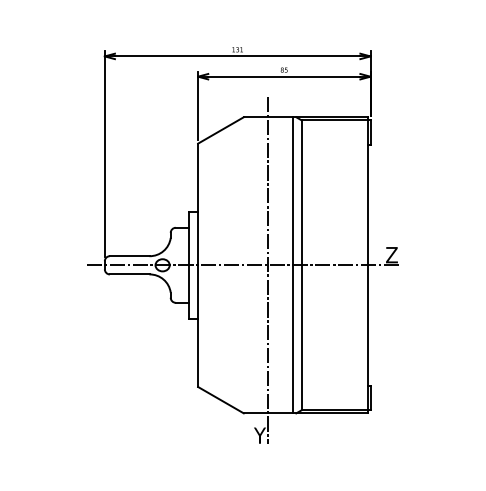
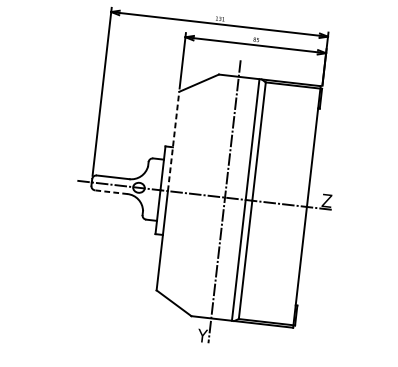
line: (198, 204) -> (173, 141), solid -> dashed
line: (129, 274) -> (111, 192), solid -> dashed

